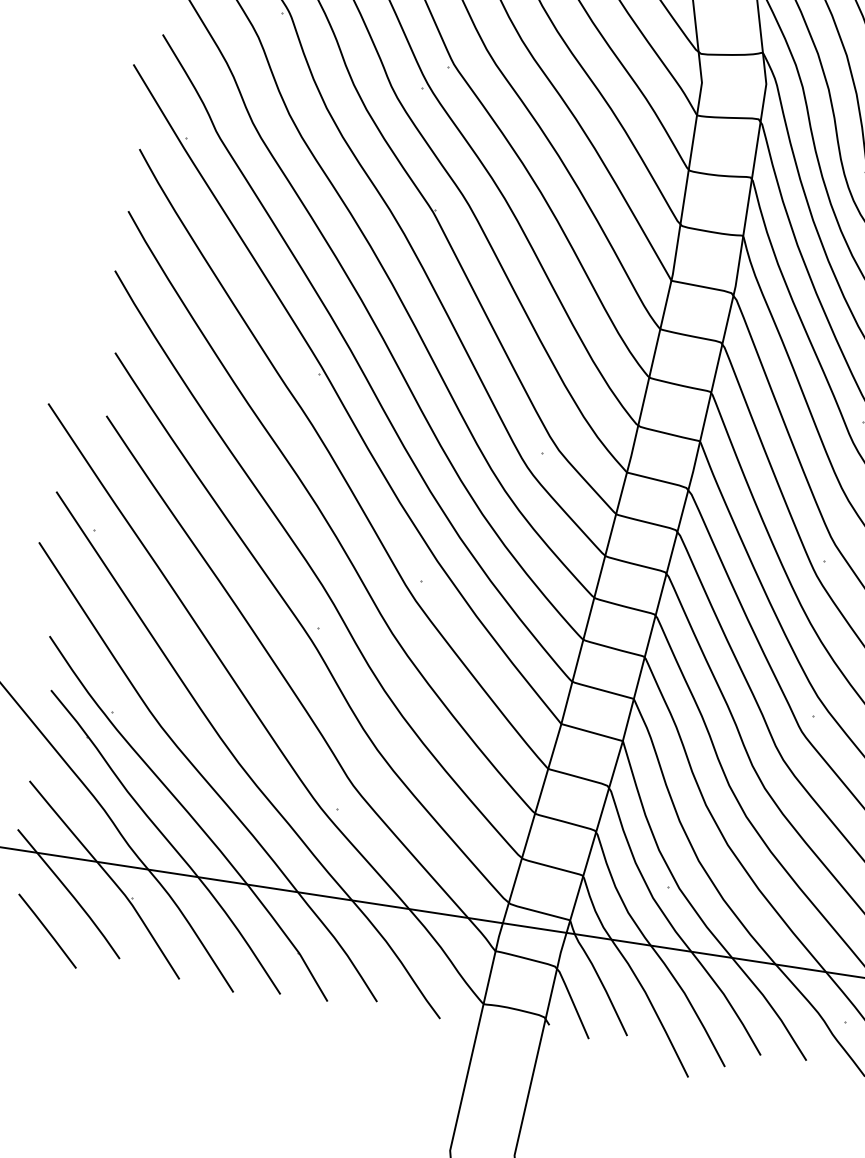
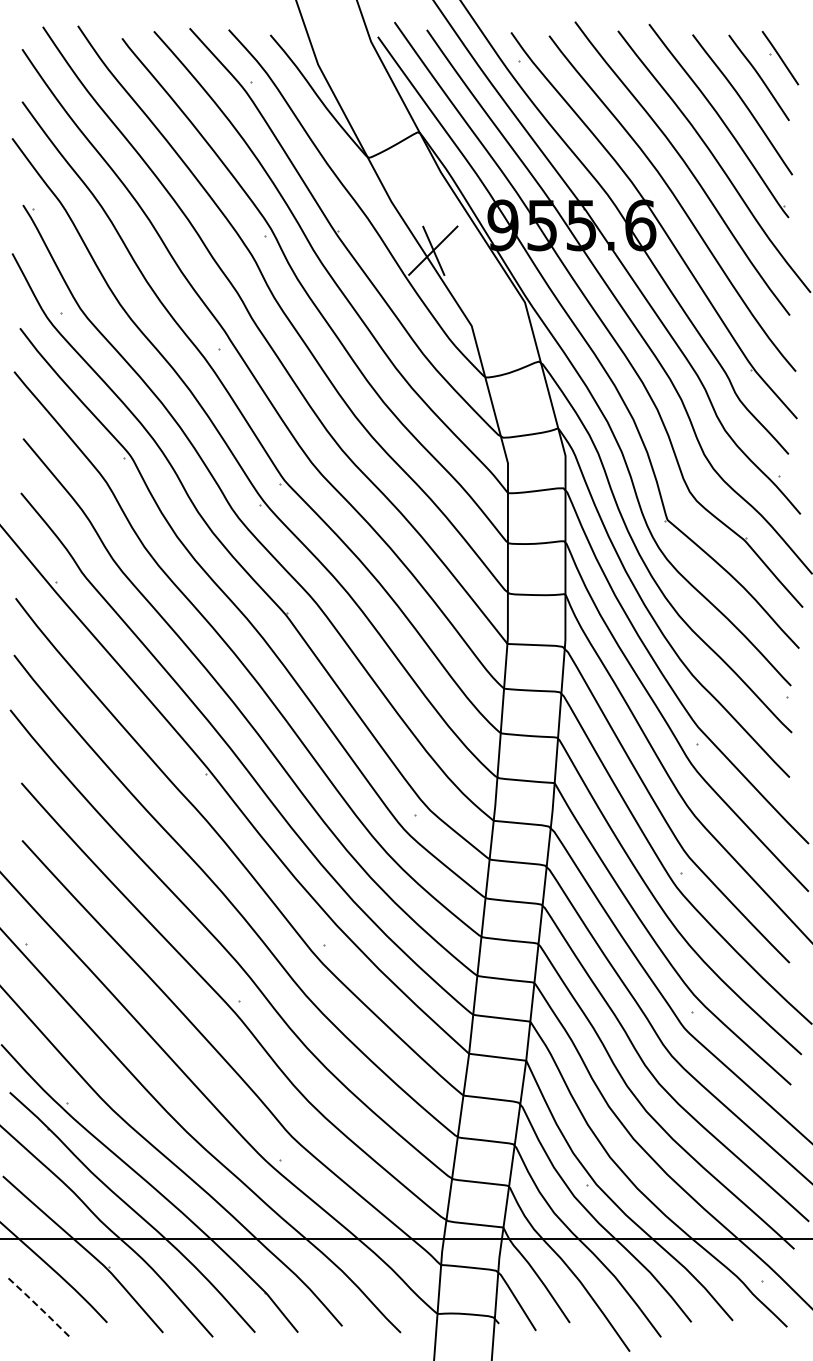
line: (47, 931) -> (39, 1307), solid -> dashed

